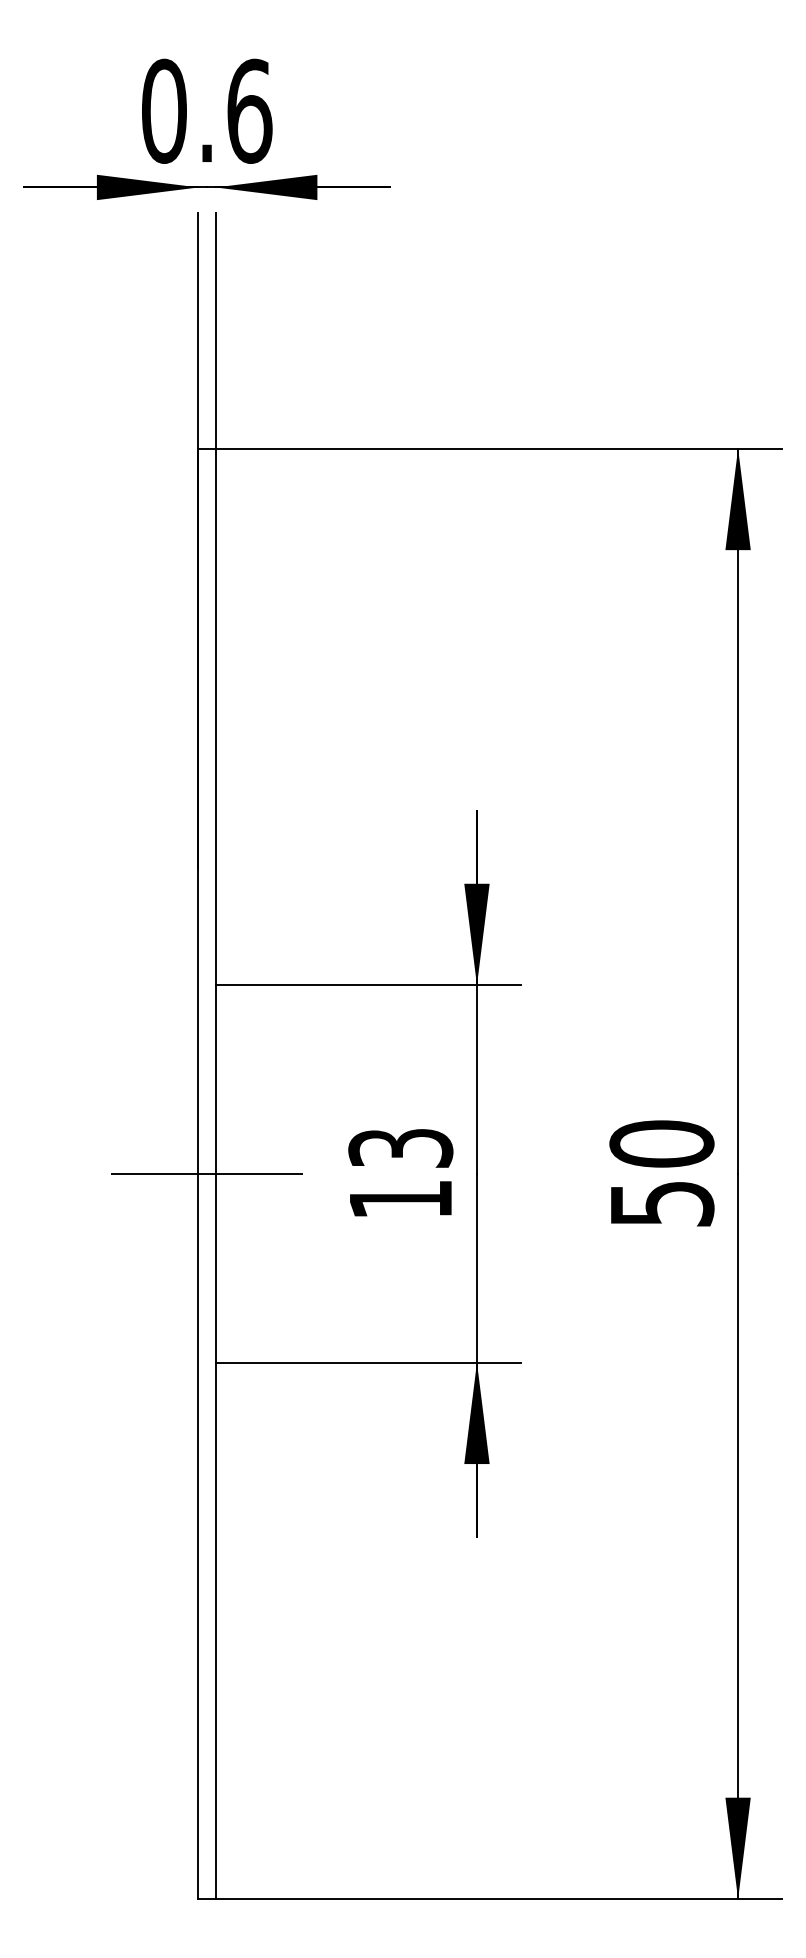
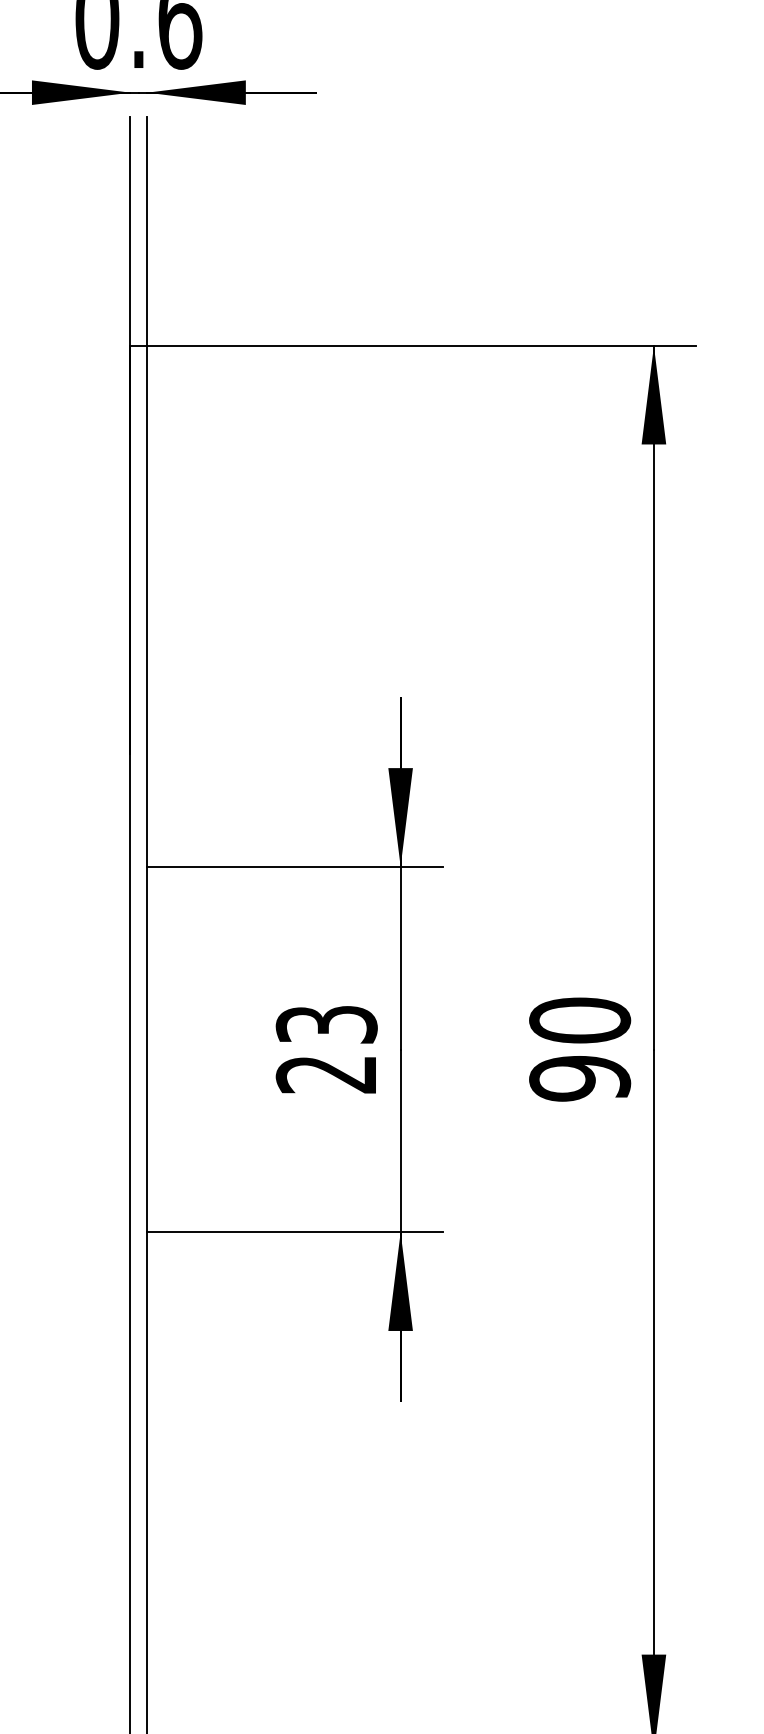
line: (206, 1173) -> (138, 1049), removed
text: (399, 1200) -> (325, 1075), 13 -> 23
text: (661, 1203) -> (579, 1078), 50 -> 90

